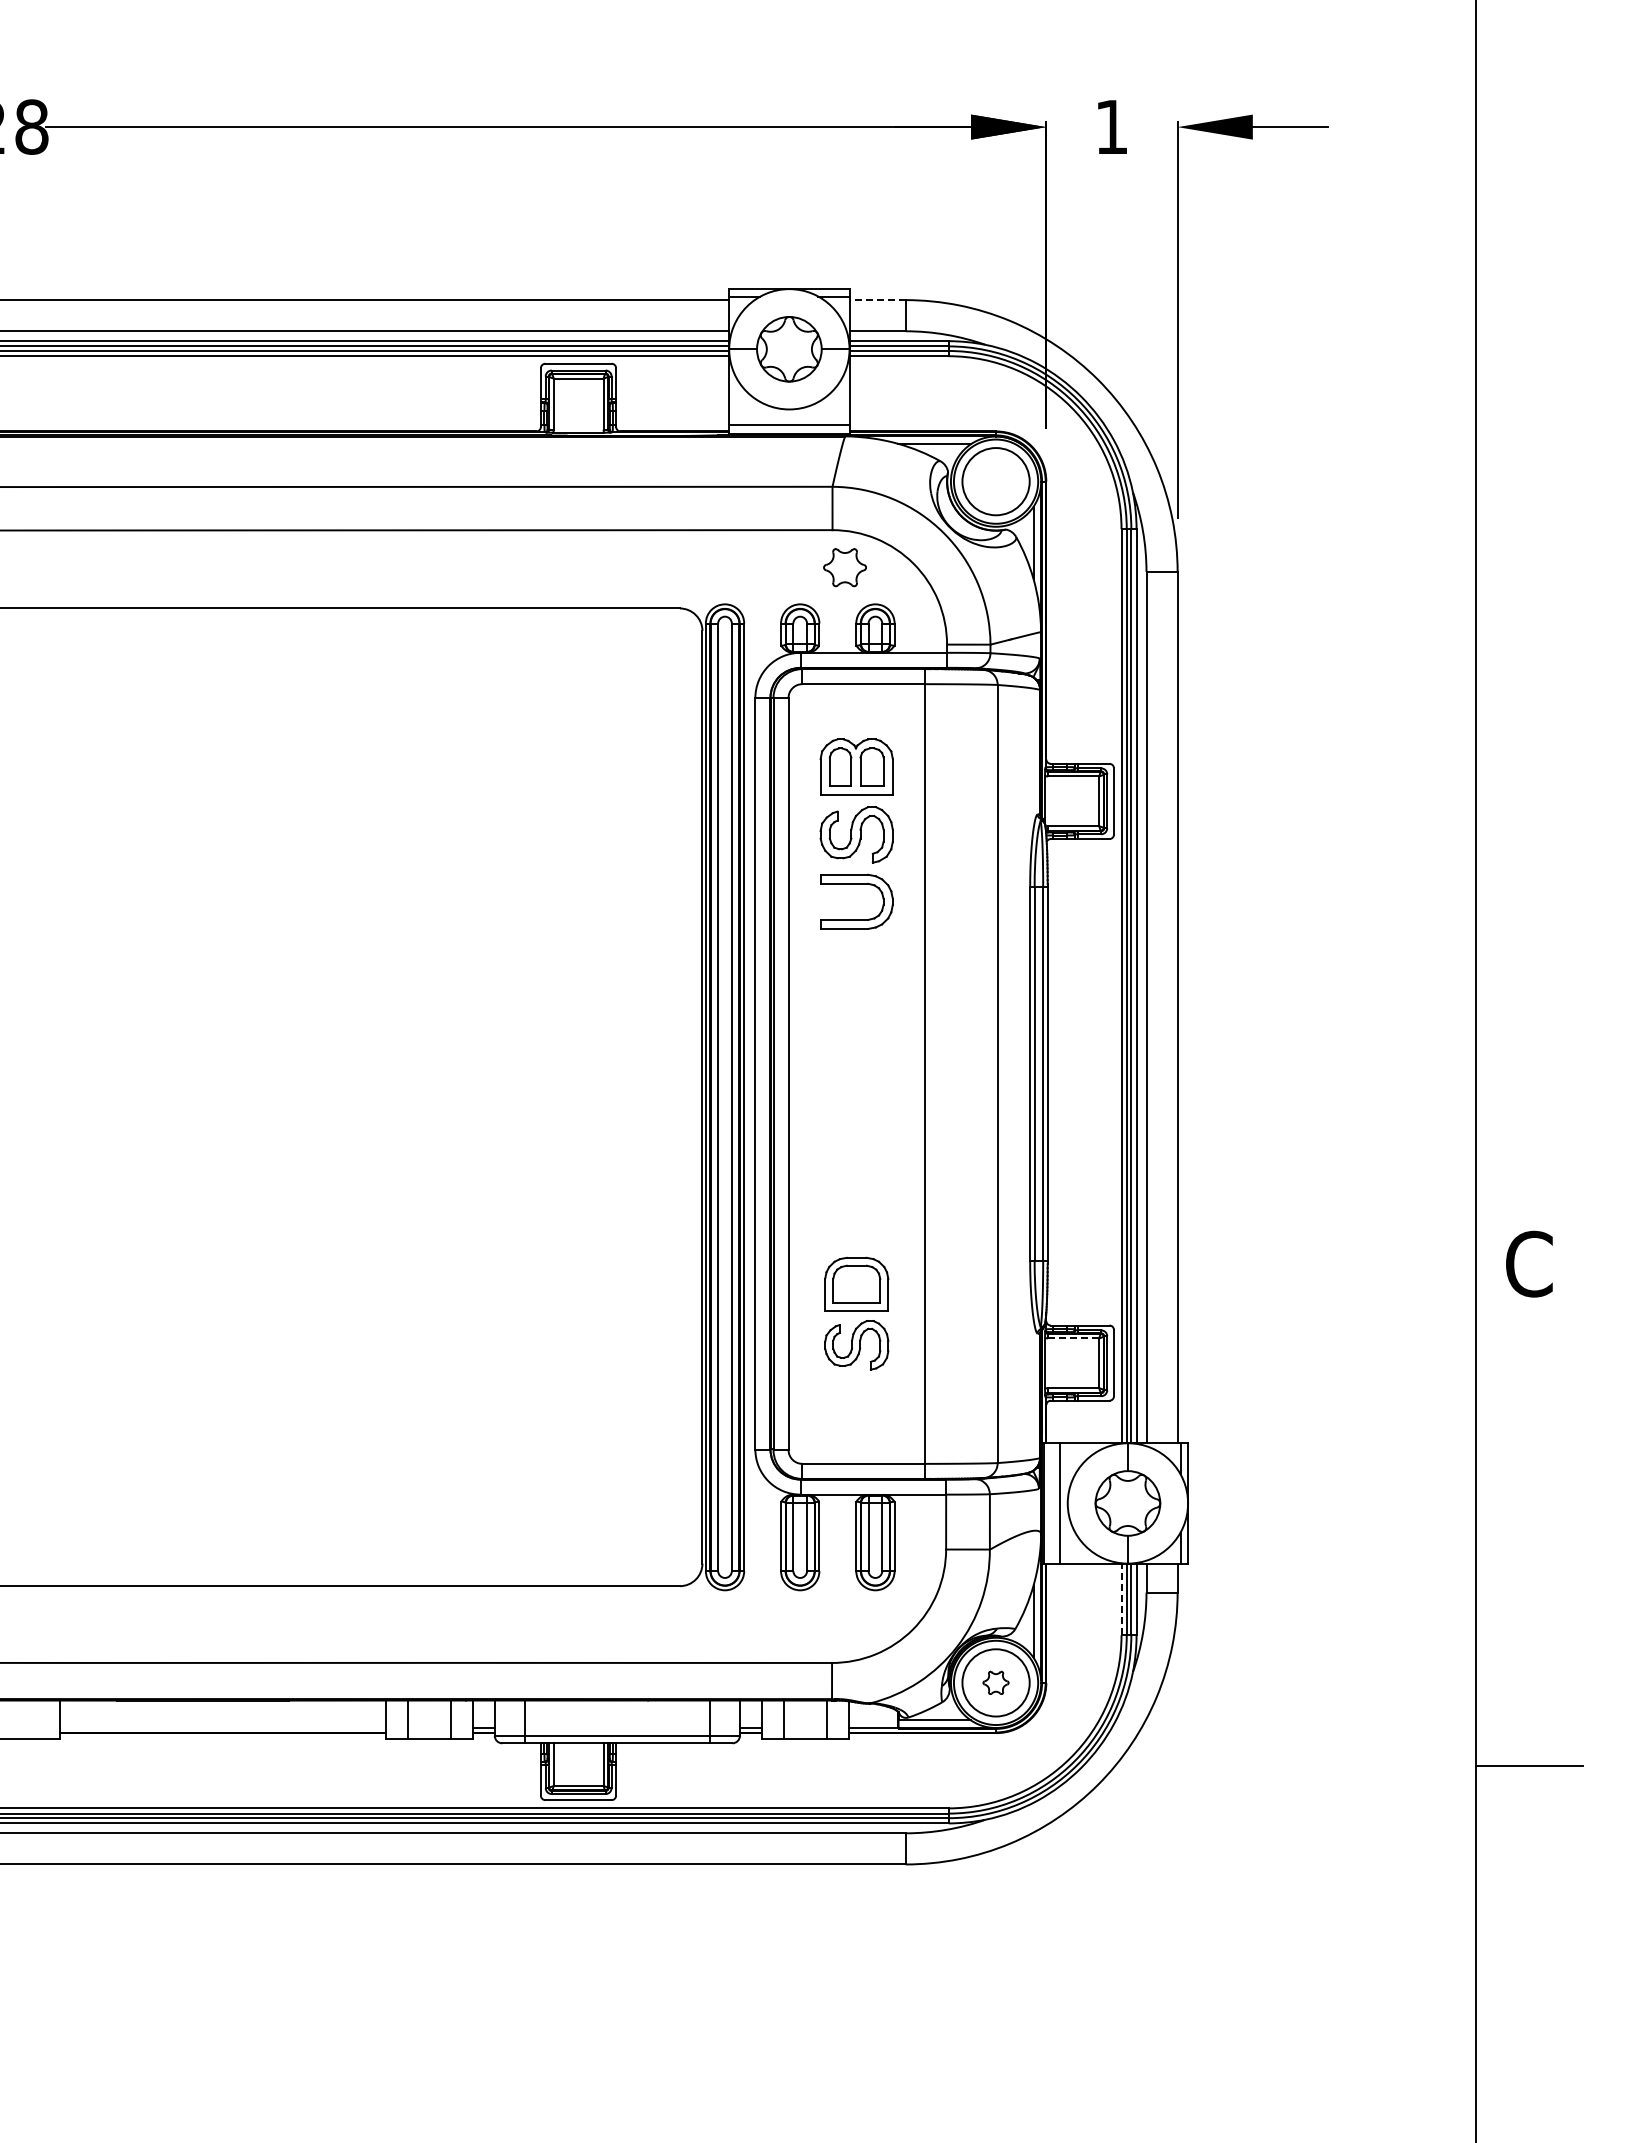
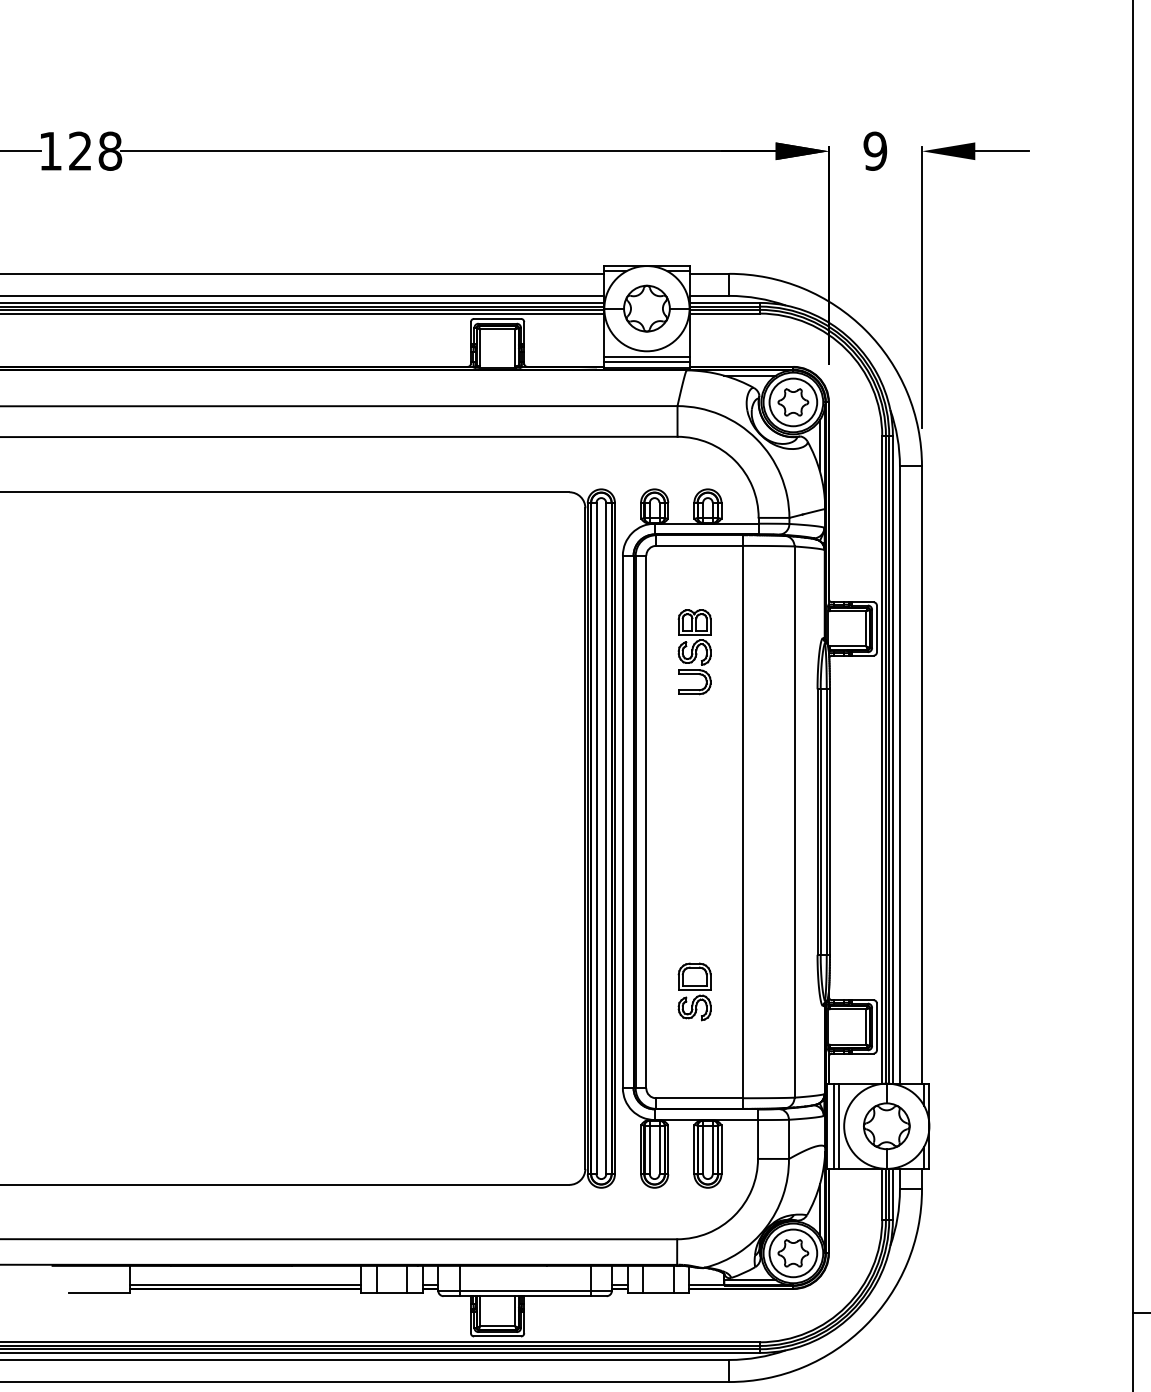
text: (1111, 126) -> (875, 150), 1 -> 9
line: (877, 300) -> (709, 274), dashed -> solid
line: (789, 417) -> (647, 356), added
part: (844, 567) -> (792, 402), moved
part: (856, 834) -> (694, 652), size x0.62
part: (856, 1313) -> (694, 991), size x0.71
line: (1073, 1338) -> (848, 1009), dashed -> solid
line: (1052, 1503) -> (833, 1126), added
line: (1121, 1599) -> (882, 1194), dashed -> solid
part: (995, 1682) -> (792, 1253), size x1.67
line: (222, 1728) -> (245, 1285), added

